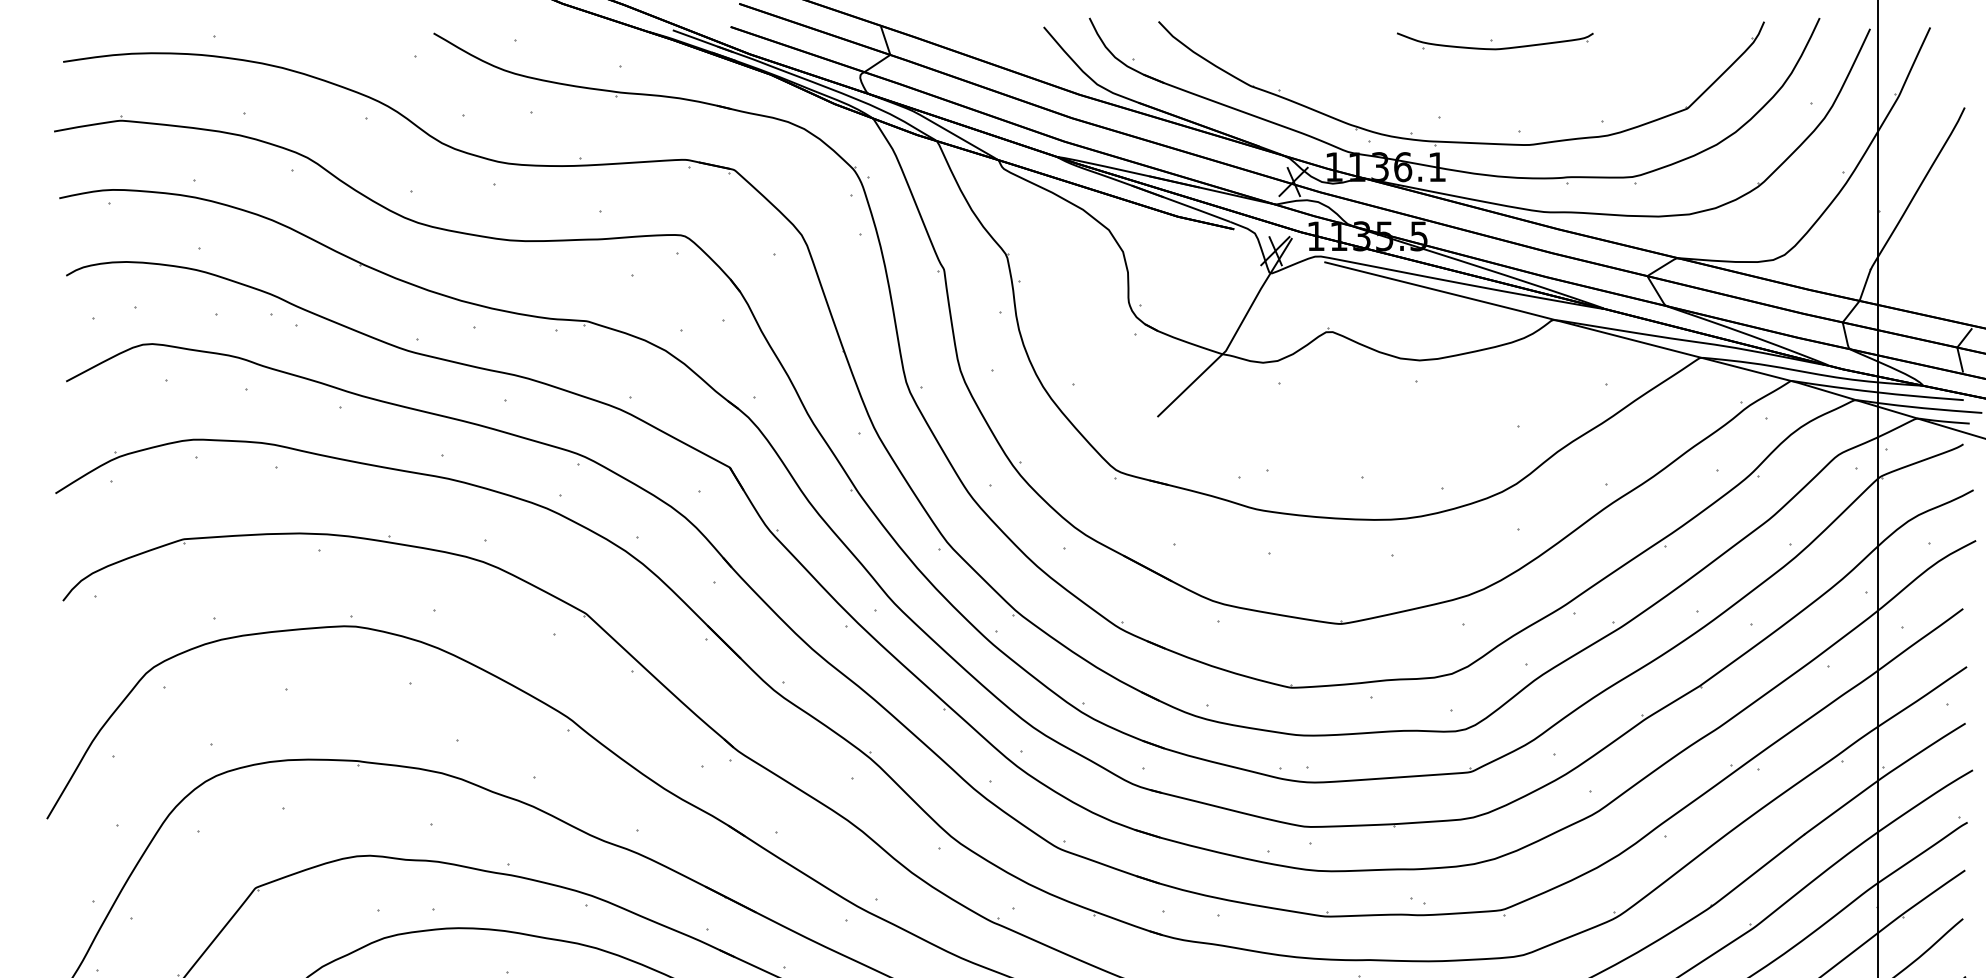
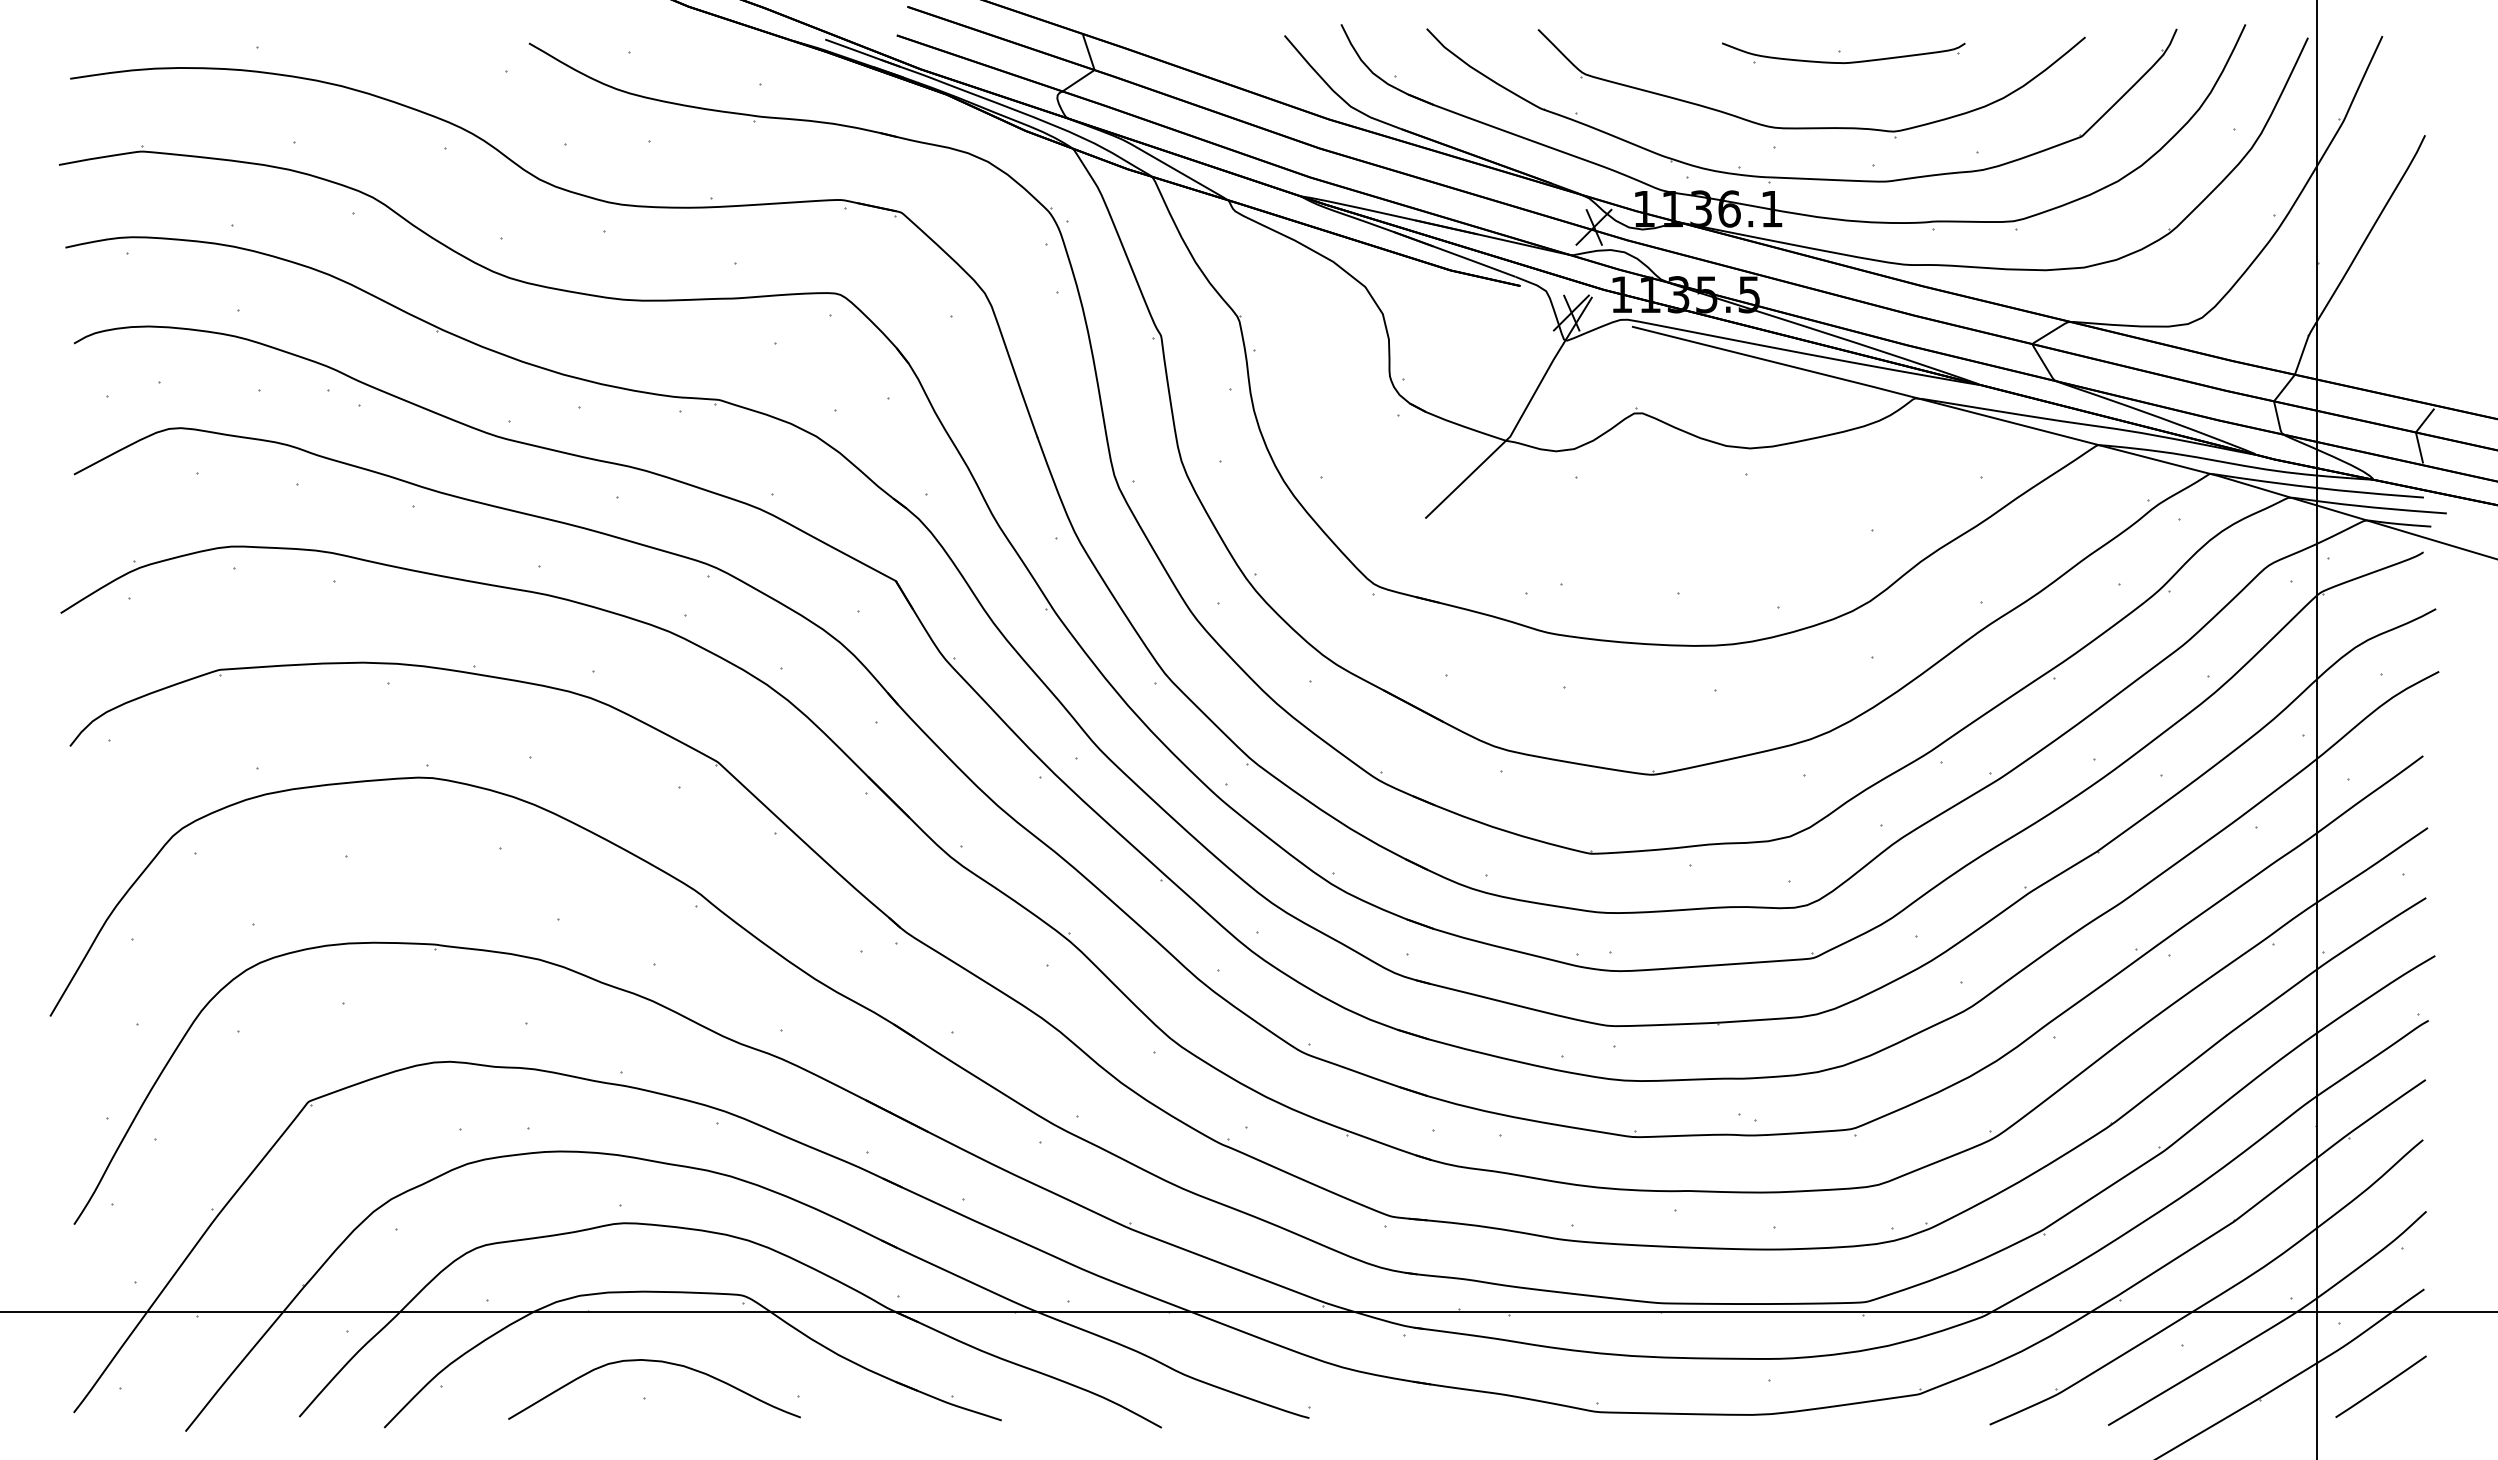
part: (1469, 101) -> (1811, 127), added

